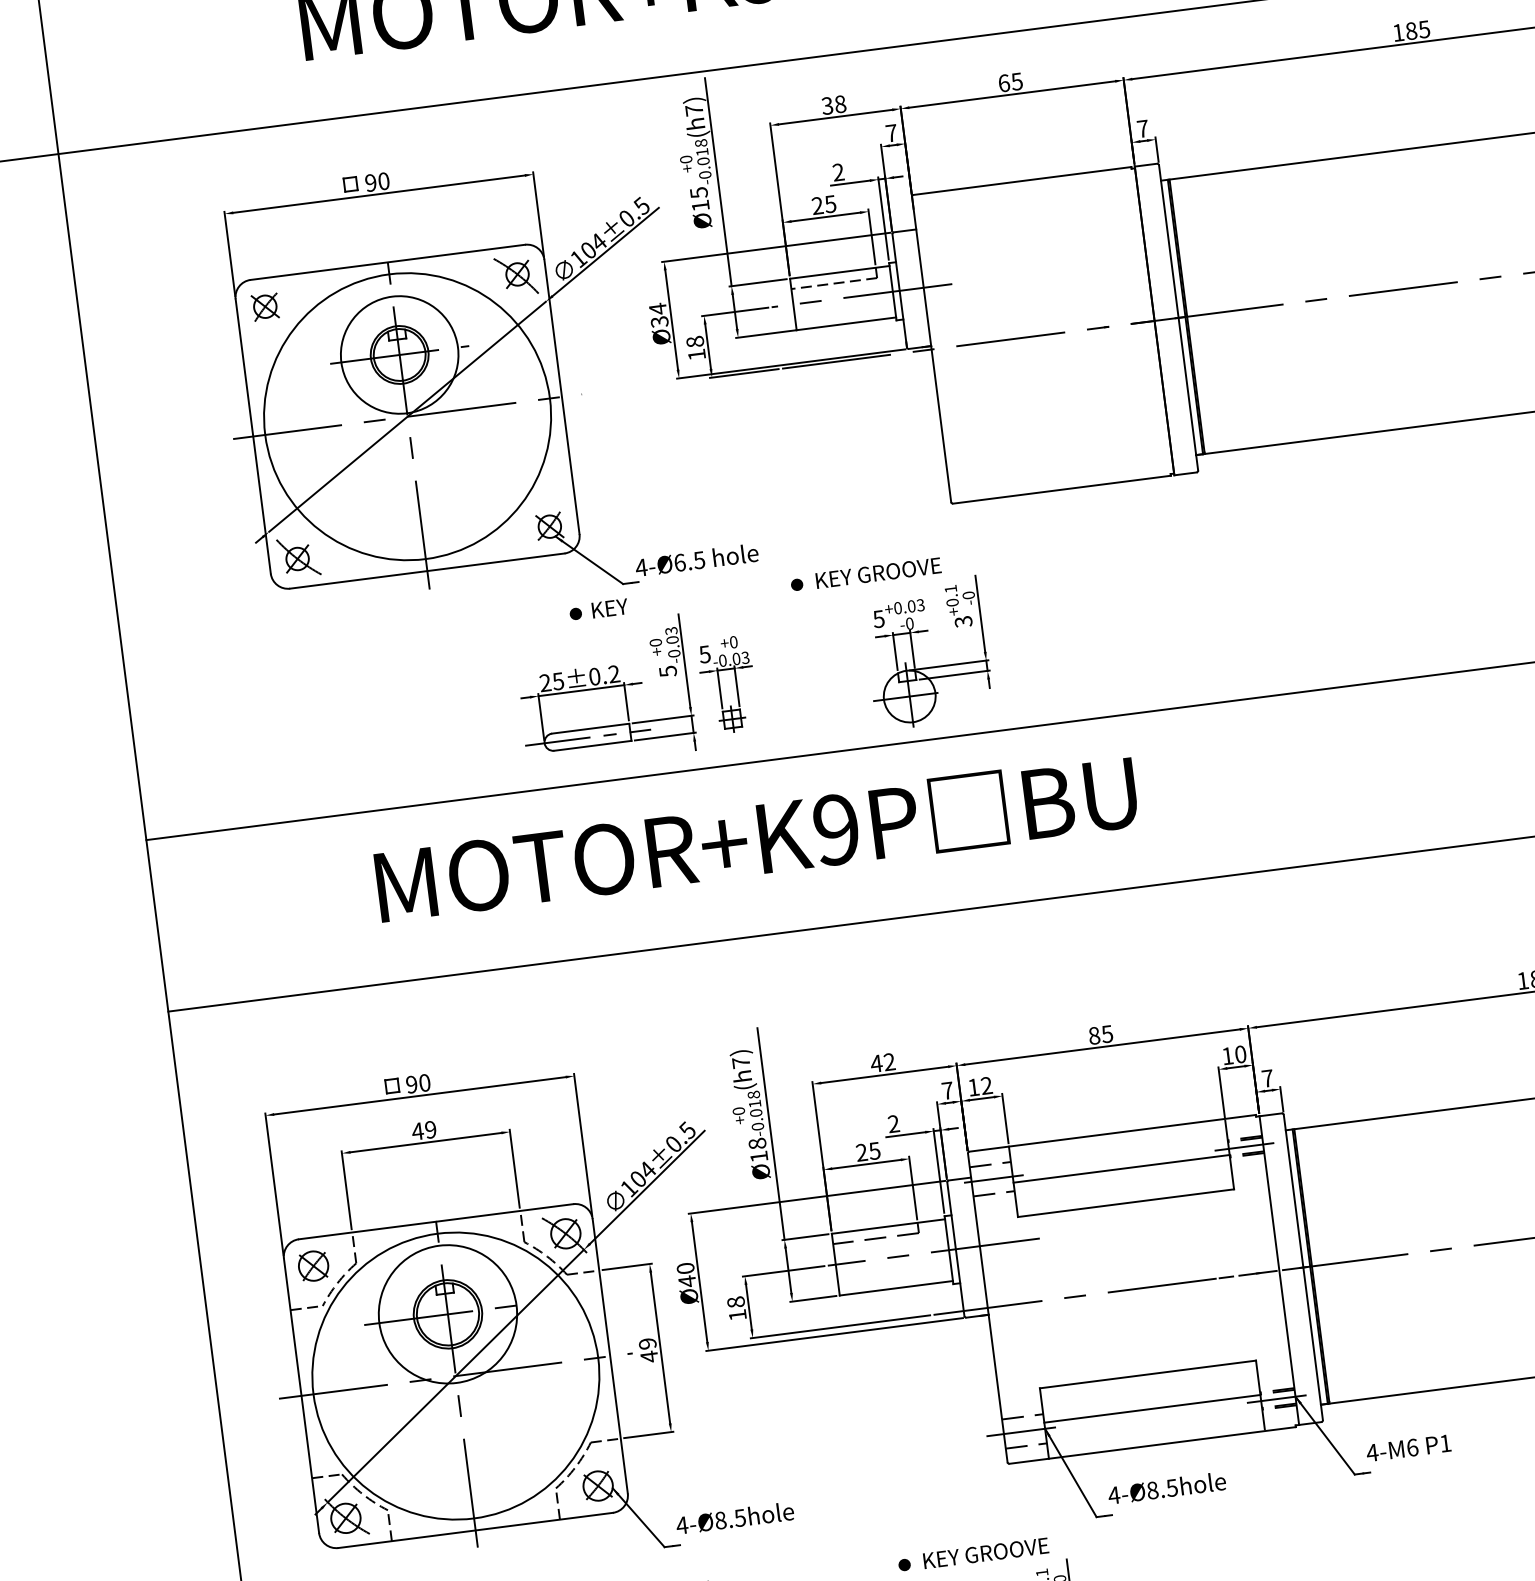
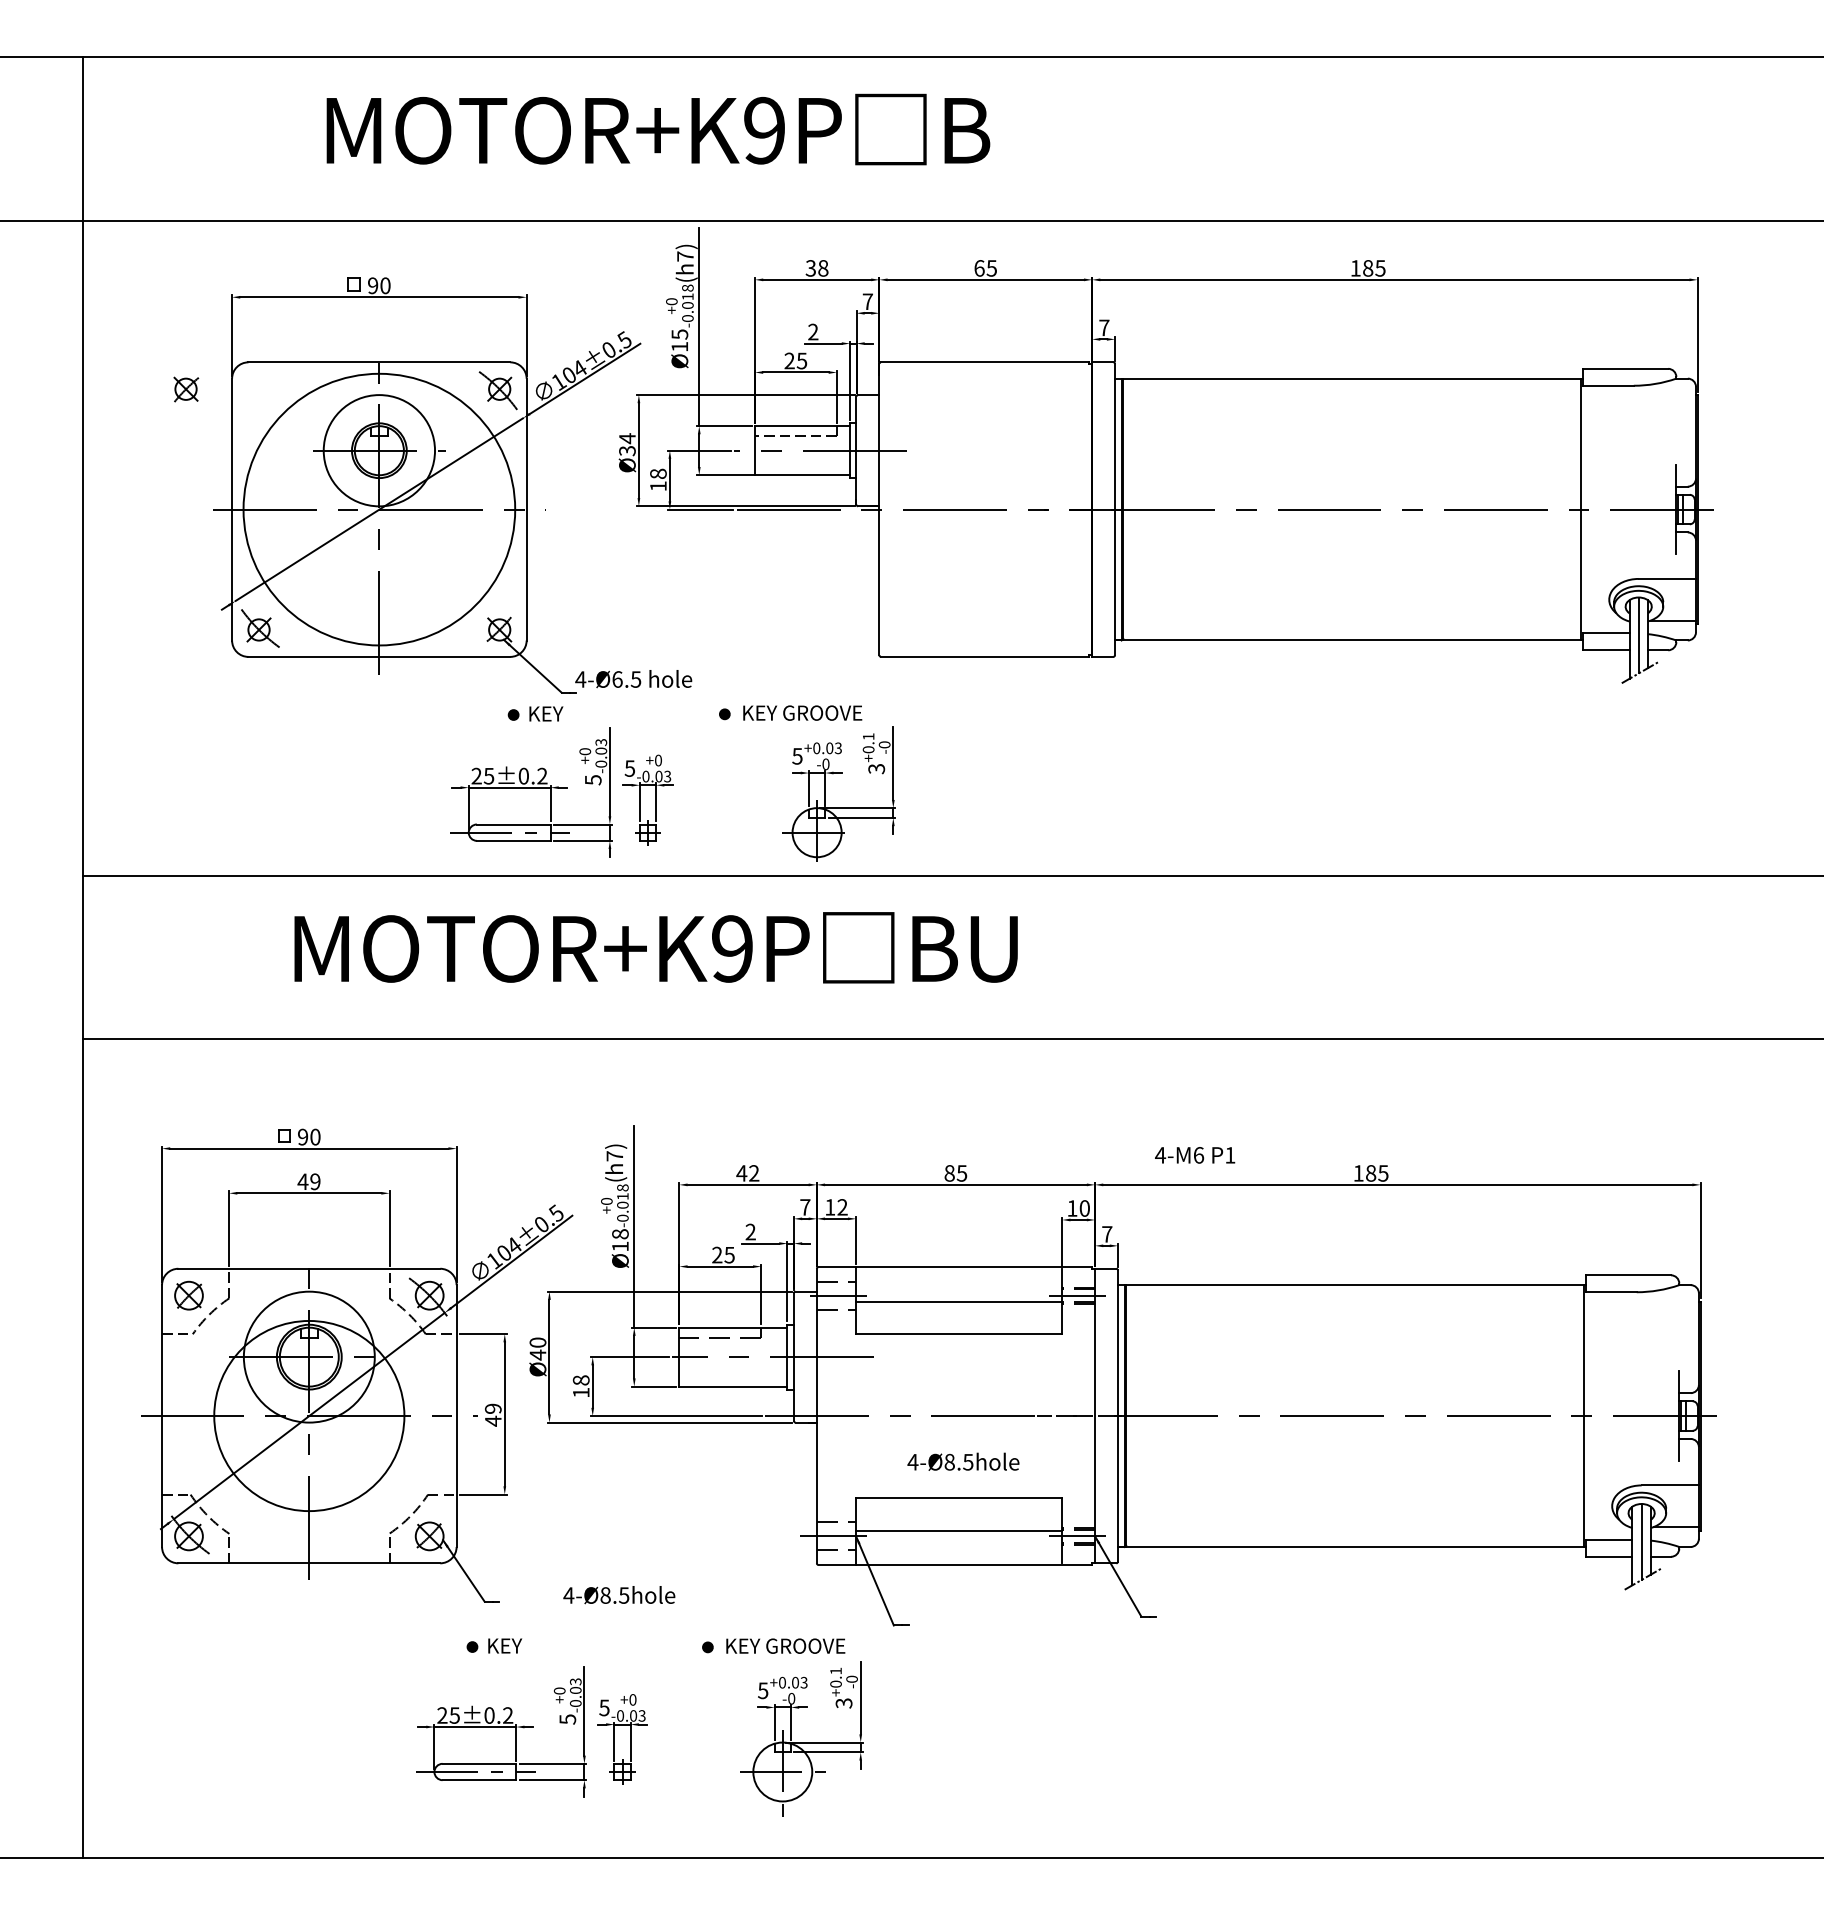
part: (265, 306) -> (186, 389), moved
circle: (455, 1375) -> (309, 1415), size x0.7
text: (1409, 1448) -> (1195, 1155), moved
text: (1167, 1487) -> (963, 1461), moved
text: (735, 1518) -> (619, 1595), moved

